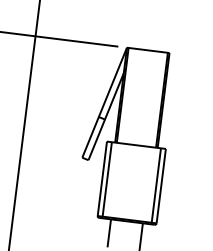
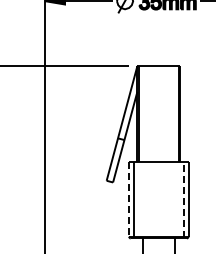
line: (102, 179) -> (129, 199), solid -> dashed
line: (156, 185) -> (183, 199), solid -> dashed

